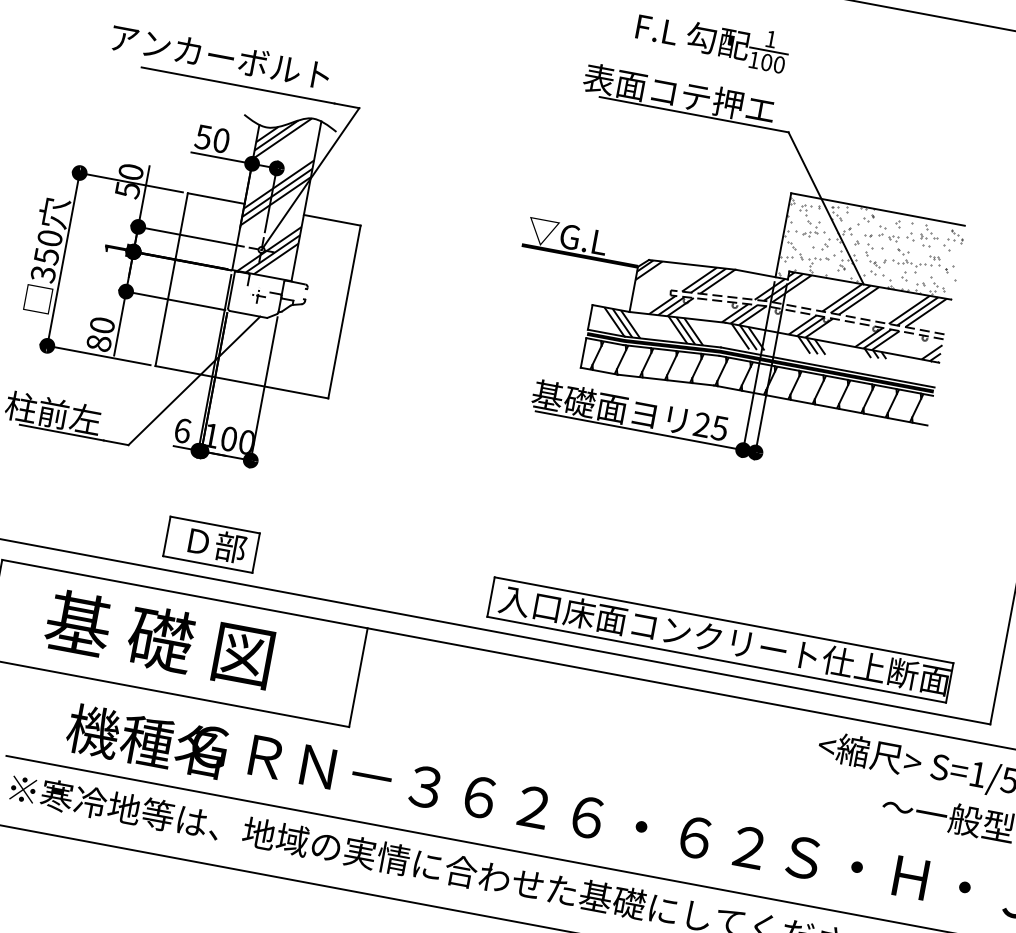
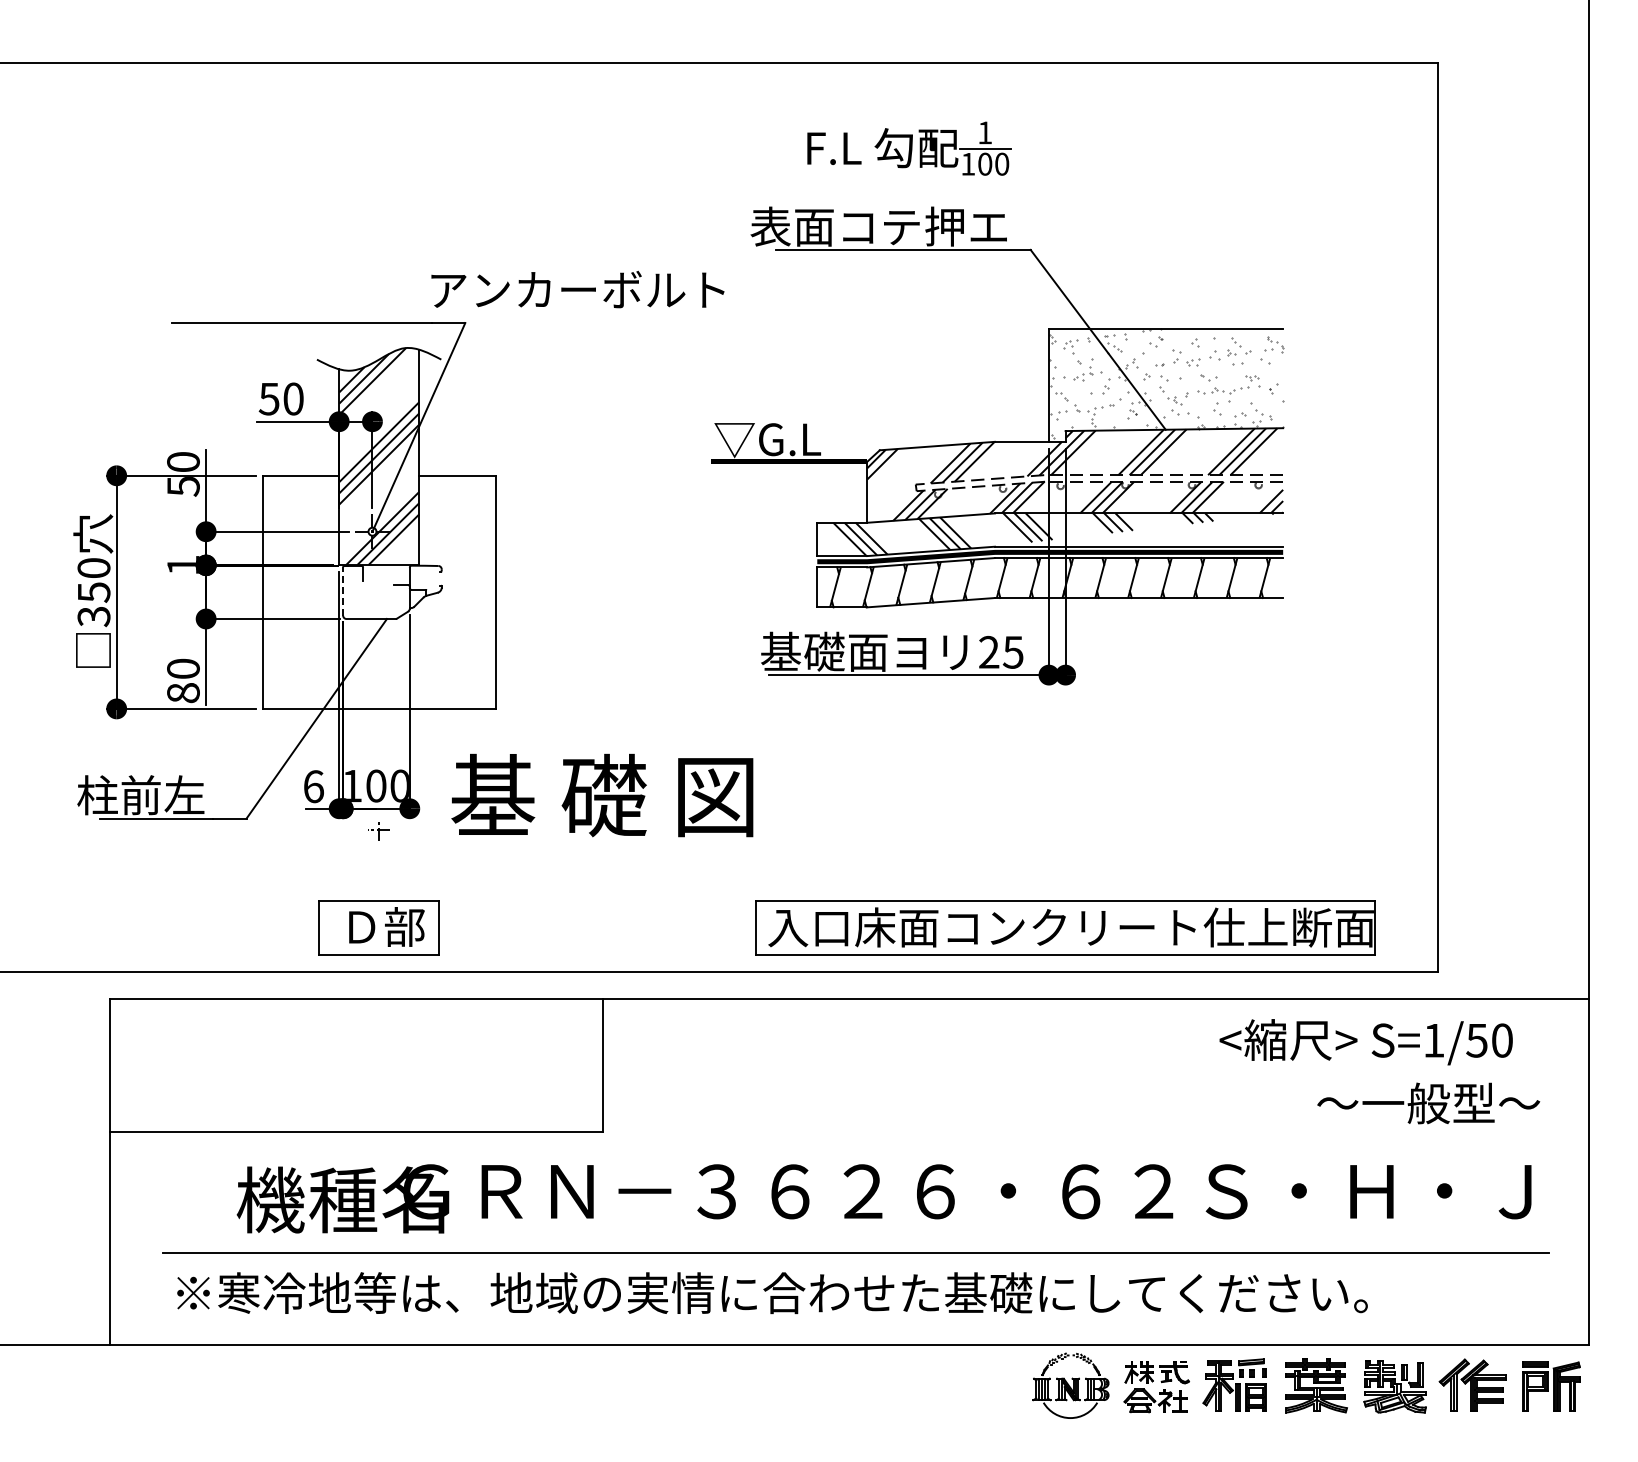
text: (220, 56) -> (577, 289), moved
line: (231, 289) -> (343, 590), solid -> dashed
part: (257, 296) -> (378, 831), moved
text: (159, 638) -> (602, 795), moved

